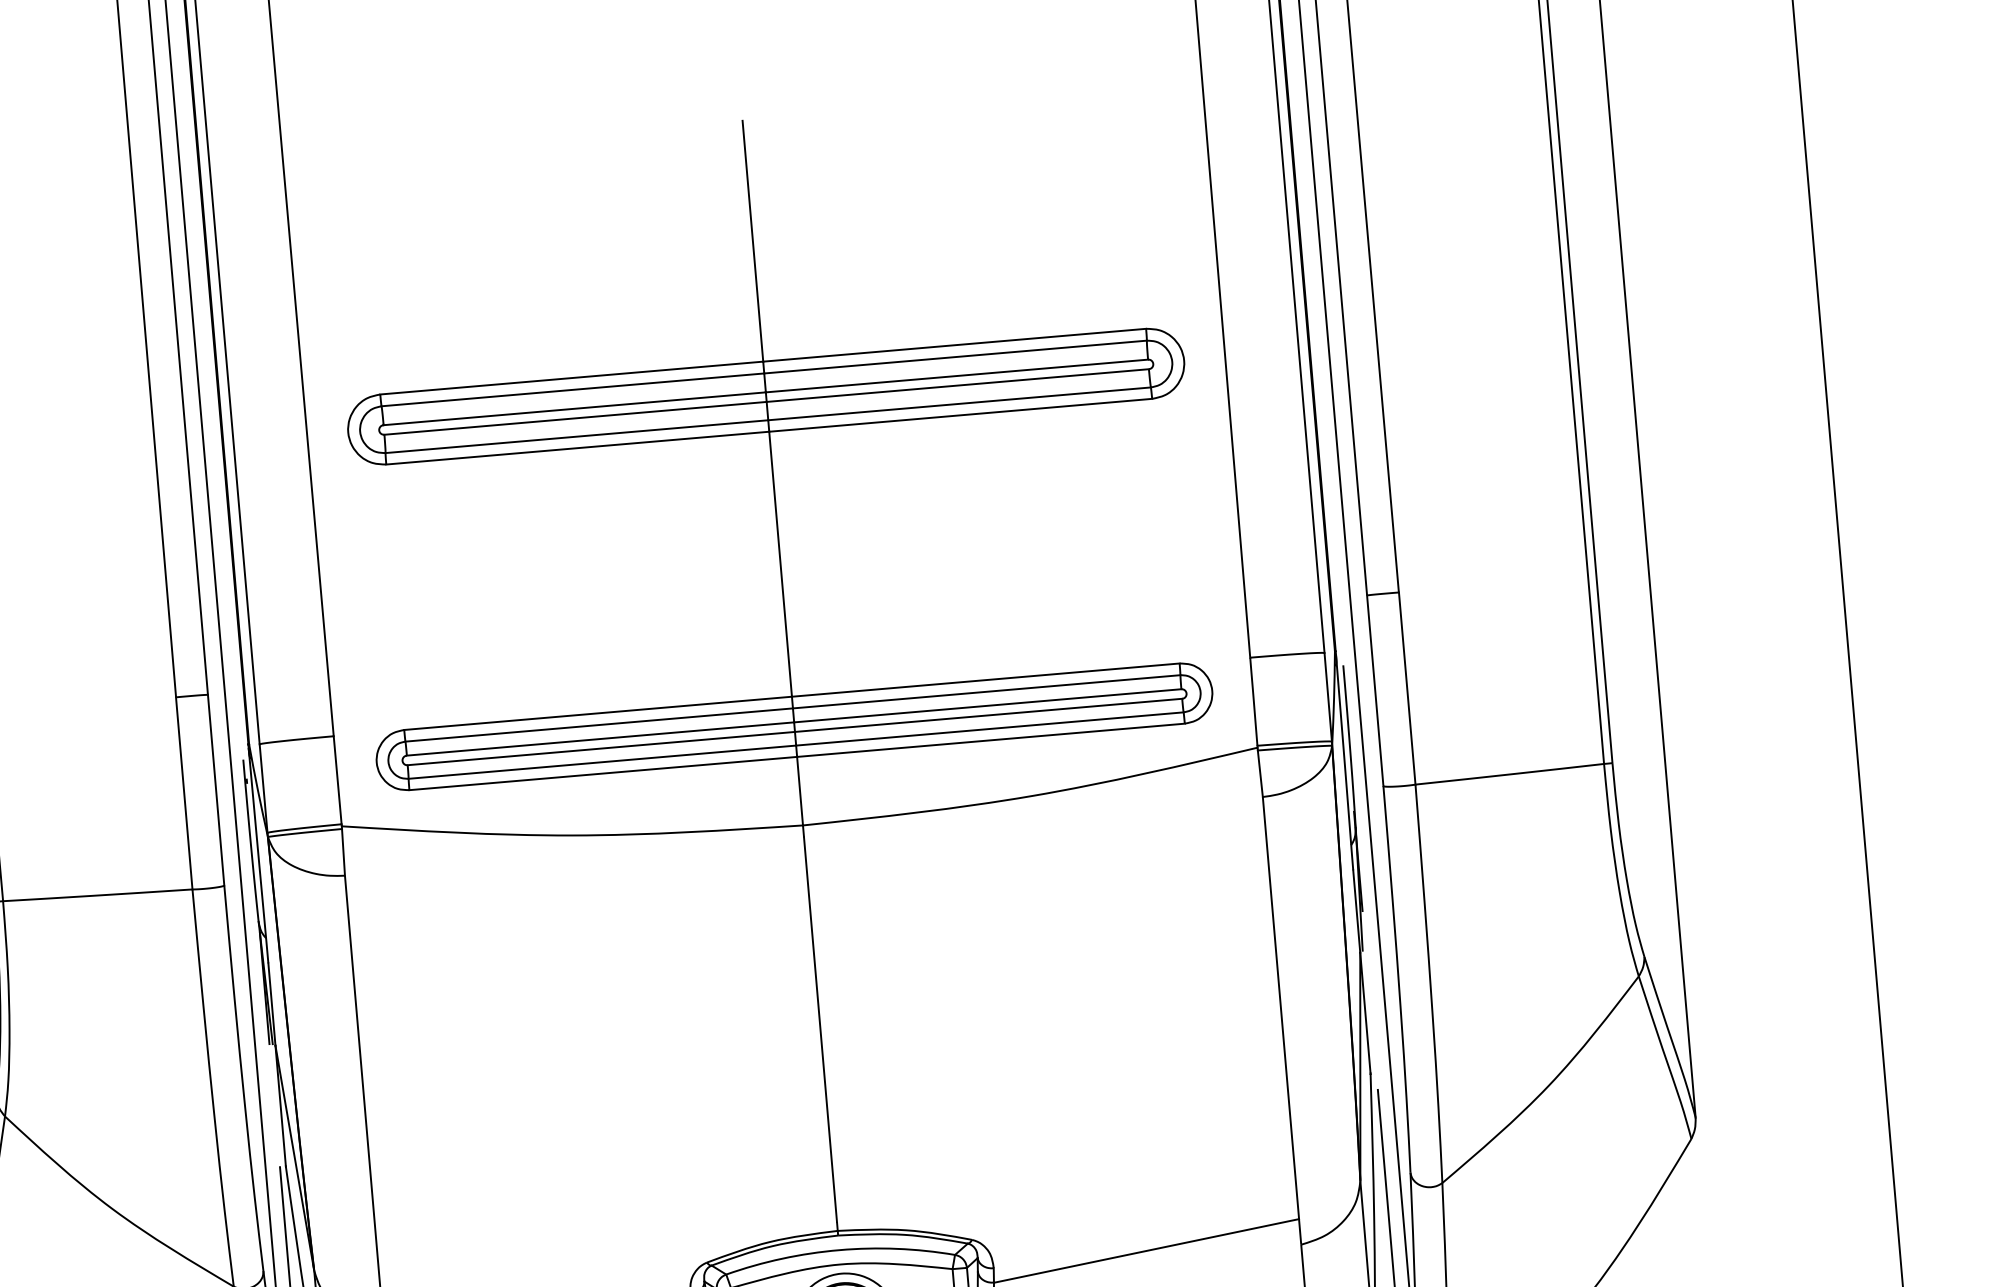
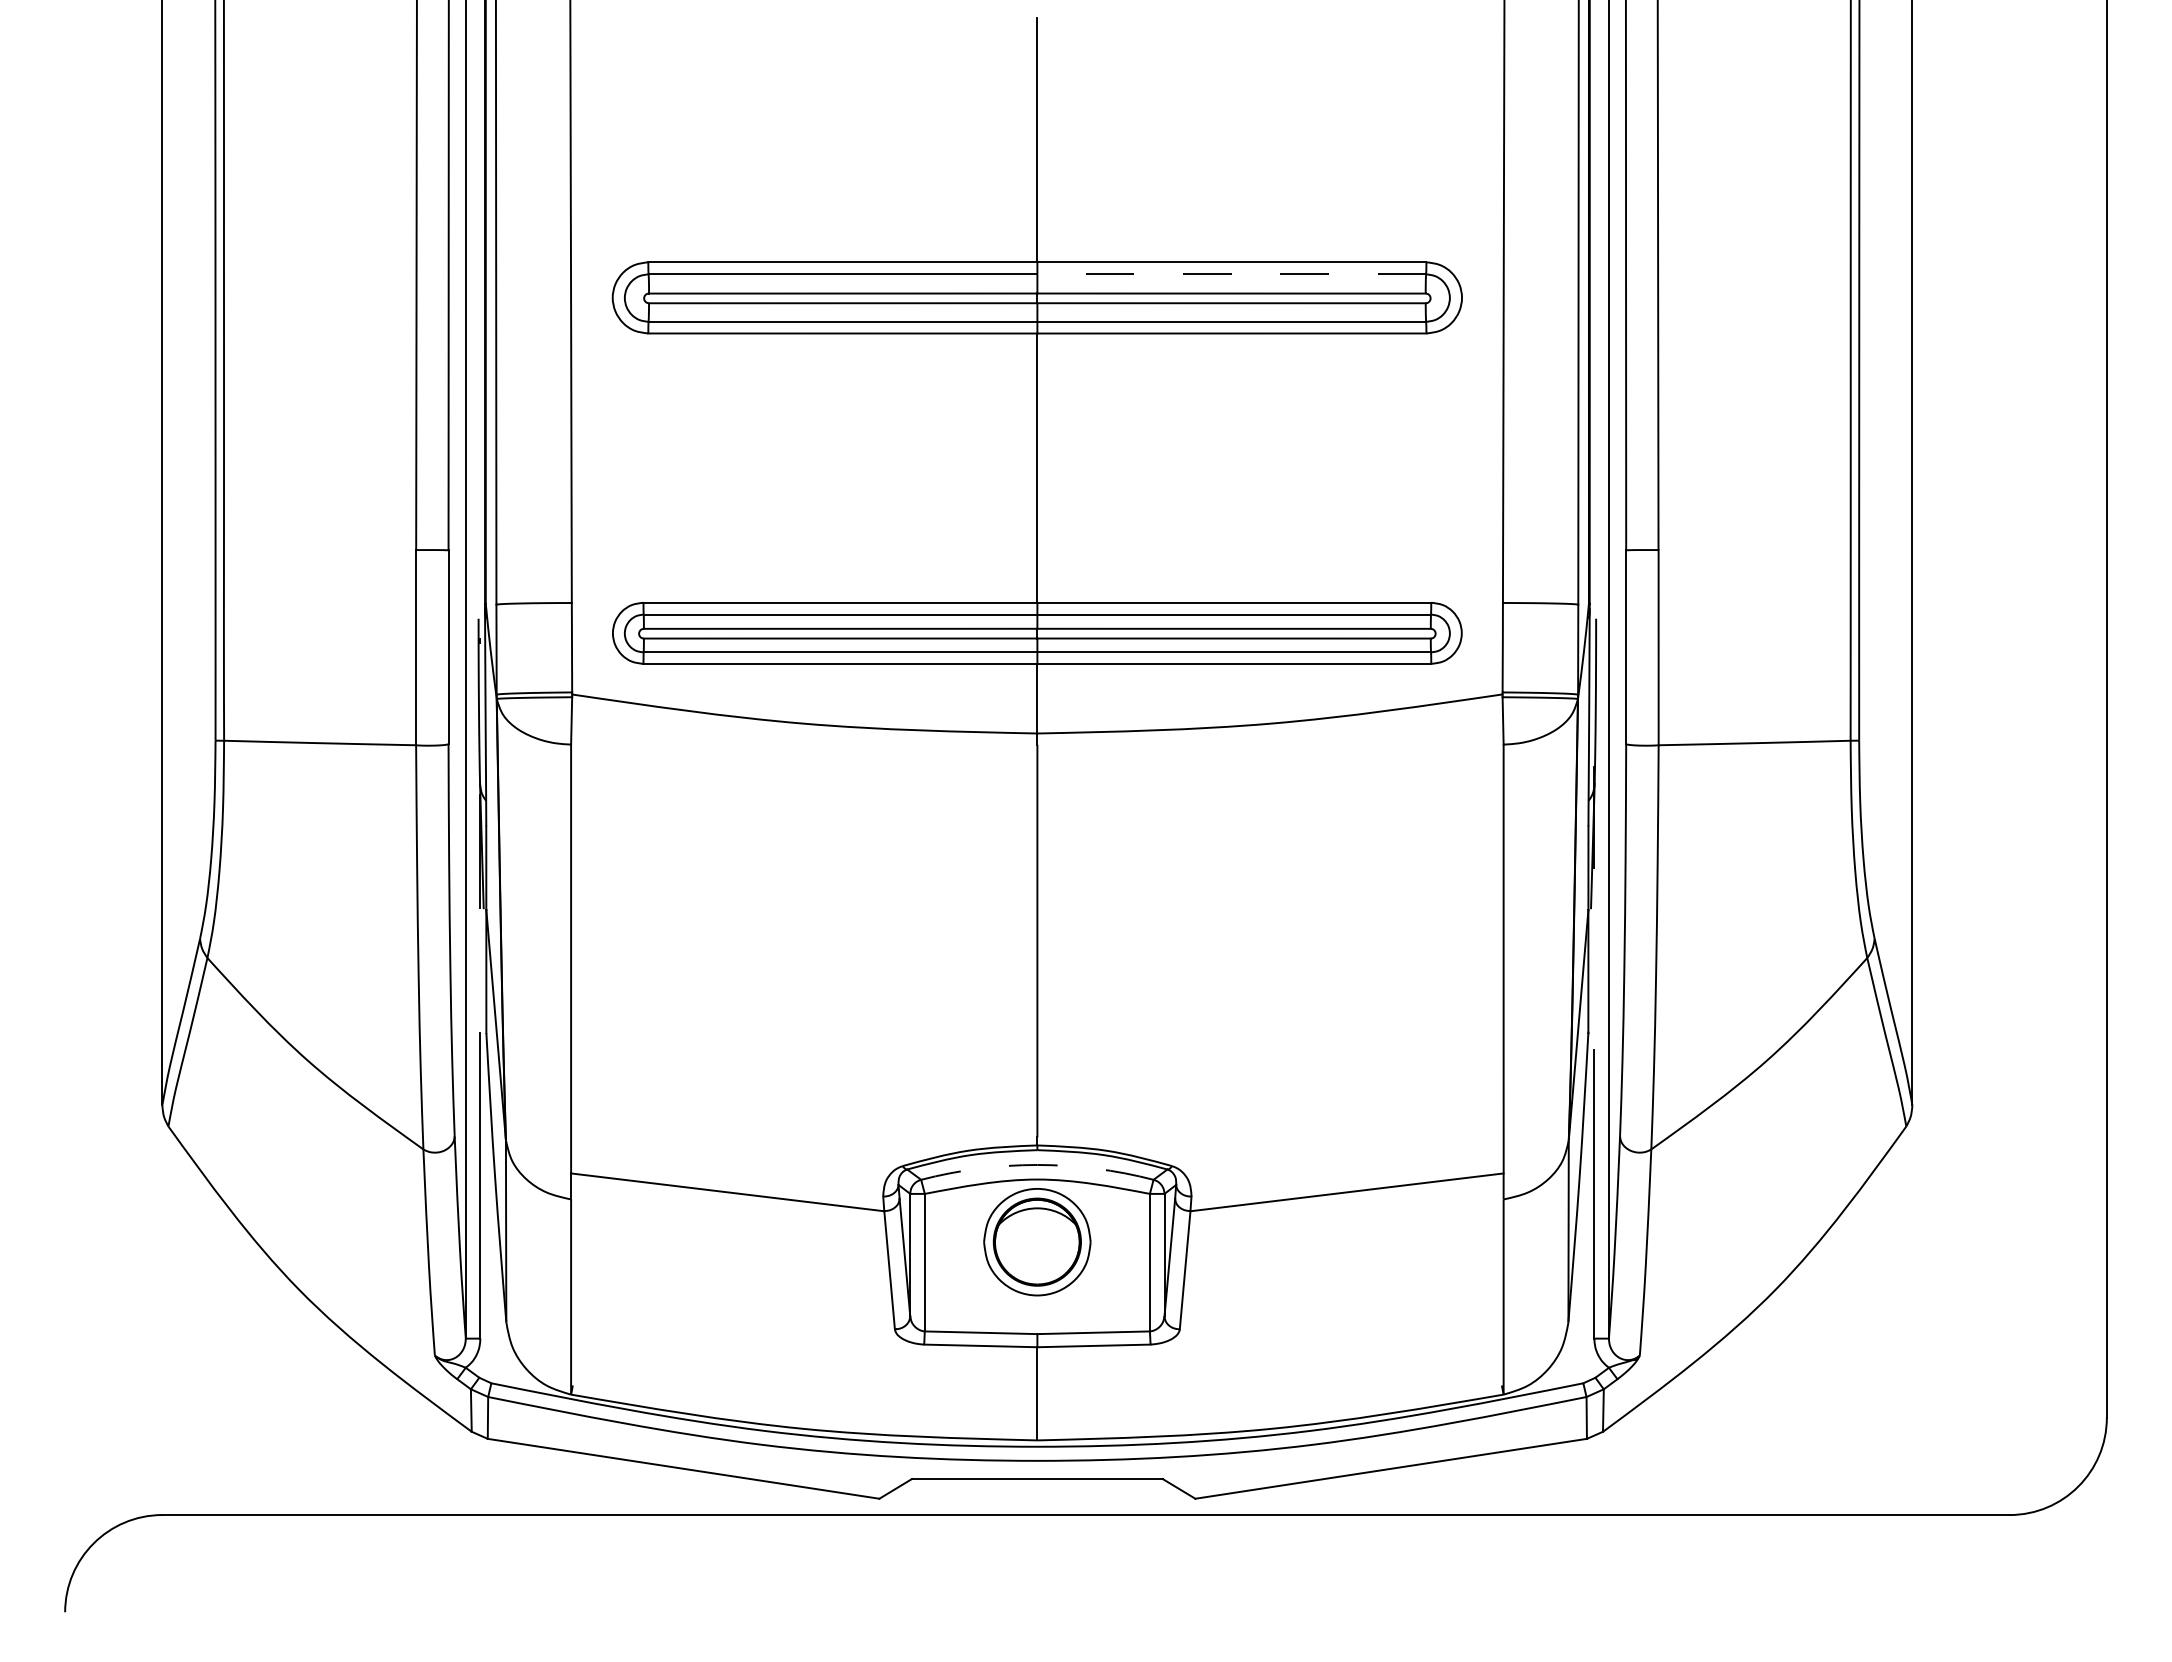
line: (955, 357) -> (1231, 274), solid -> dashed
arc: (839, 1249) -> (1037, 1164), solid -> dashed

